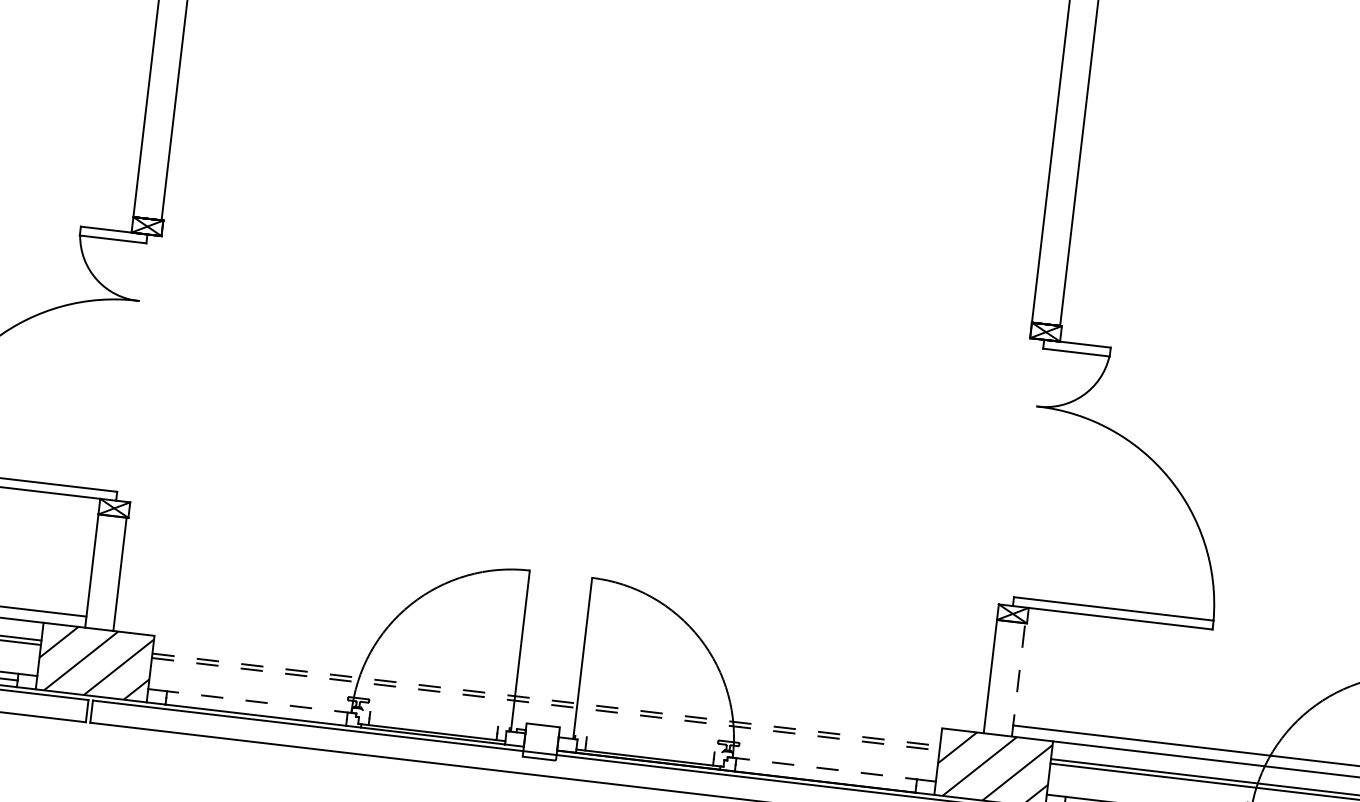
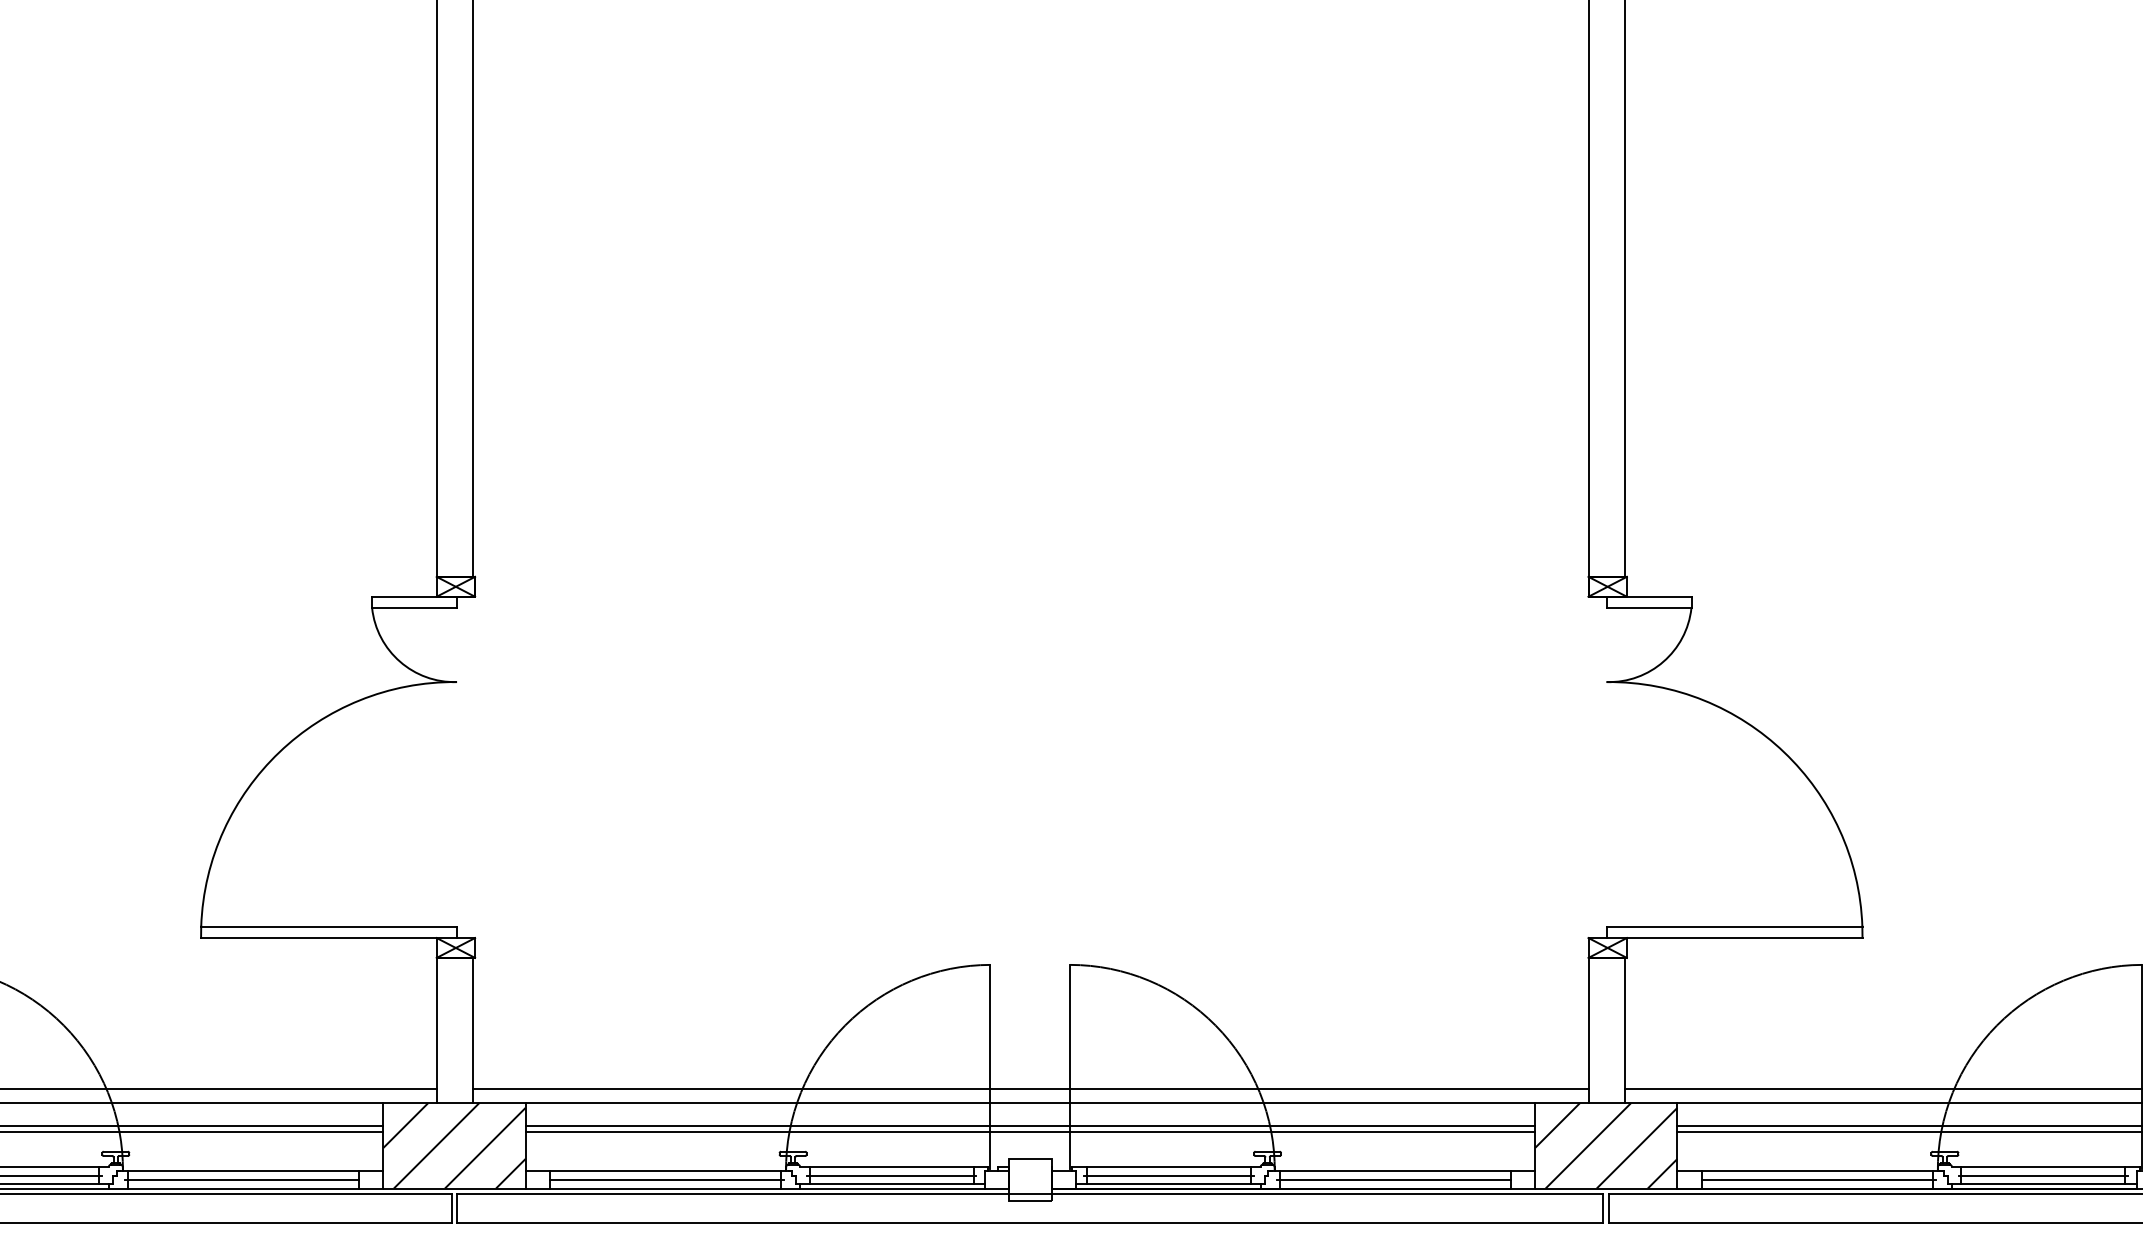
line: (549, 670) -> (1030, 1088), added
line: (1018, 679) -> (1624, 1030), dashed -> solid
line: (548, 682) -> (1030, 1103), added
line: (546, 699) -> (1030, 1125), dashed -> solid
line: (261, 702) -> (670, 1171), dashed -> solid
line: (545, 704) -> (1030, 1131), dashed -> solid
line: (257, 708) -> (666, 1179), added
line: (436, 719) -> (894, 1167), added
line: (433, 725) -> (891, 1175), added
line: (648, 744) -> (1166, 1167), added
line: (649, 751) -> (1168, 1175), added
line: (823, 768) -> (1390, 1171), dashed -> solid
line: (824, 774) -> (1393, 1179), added

